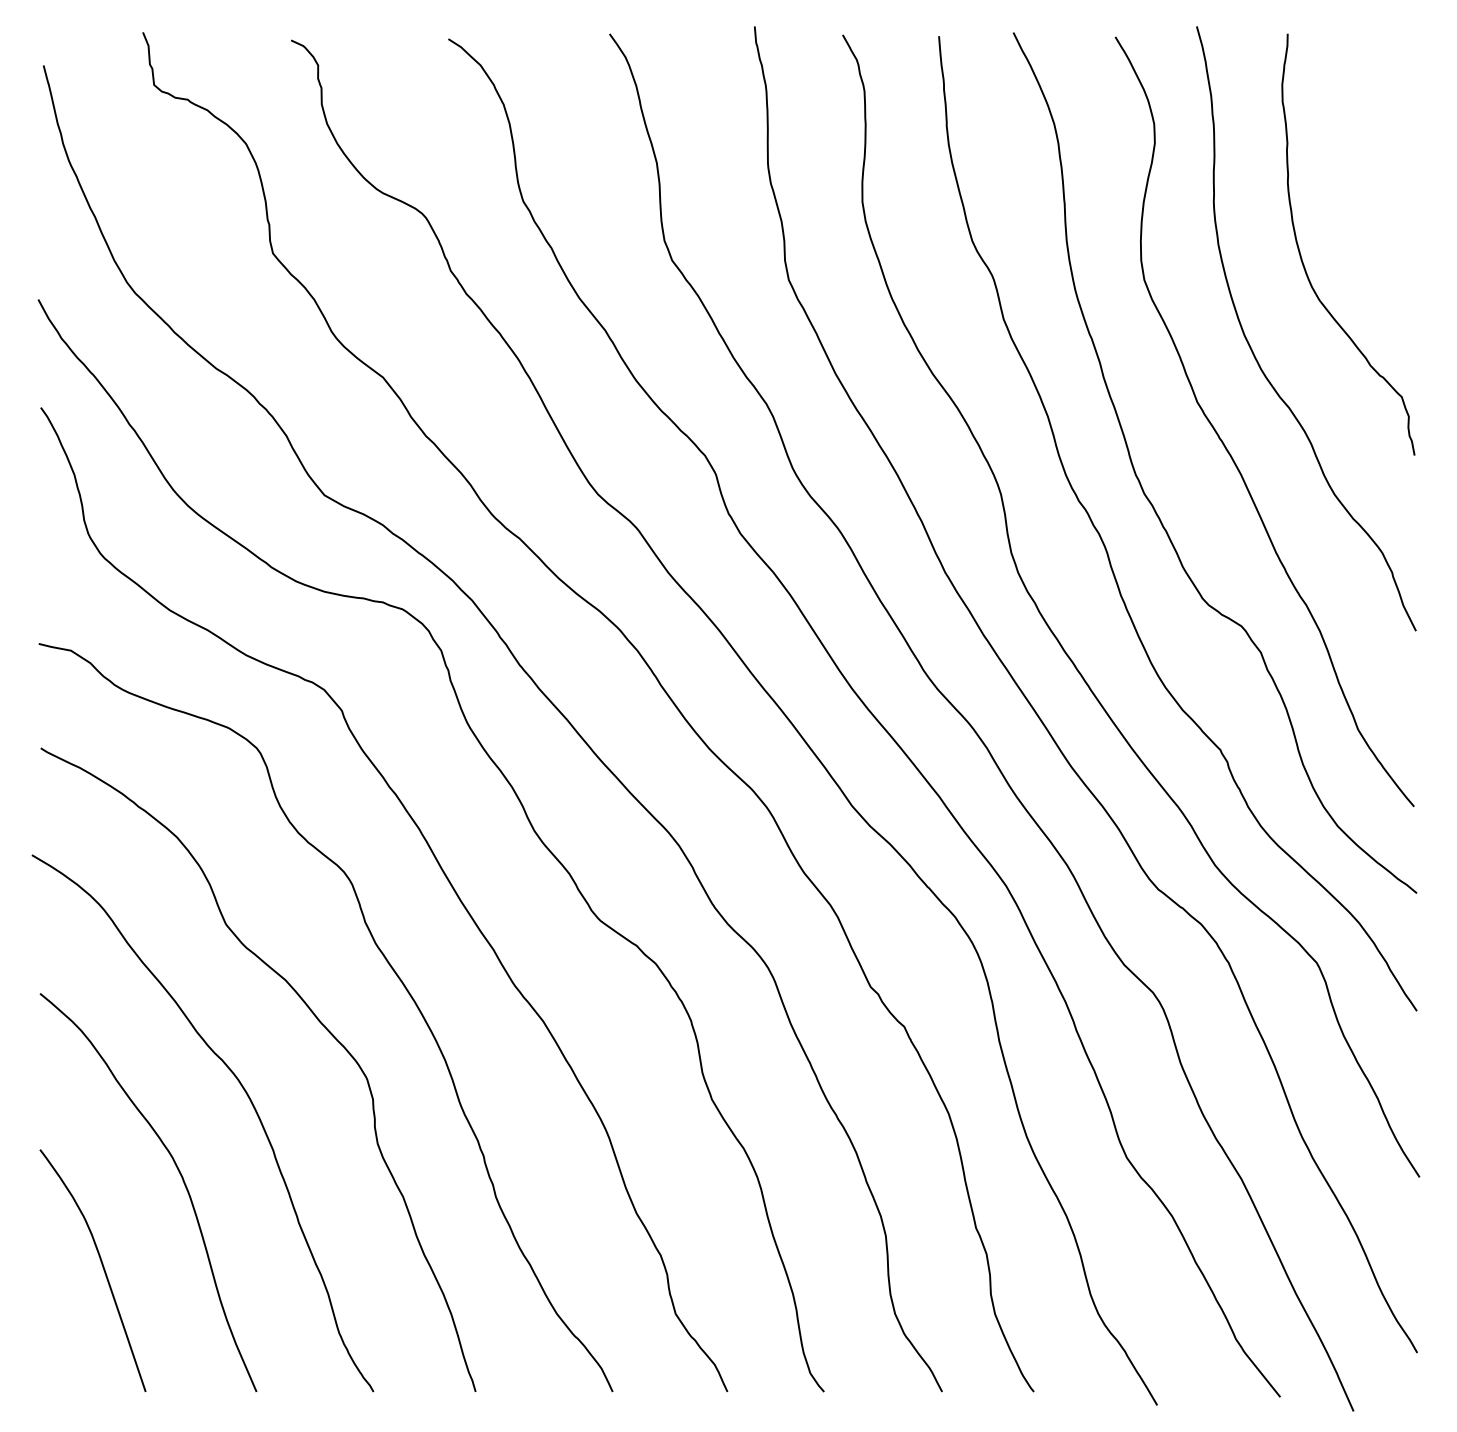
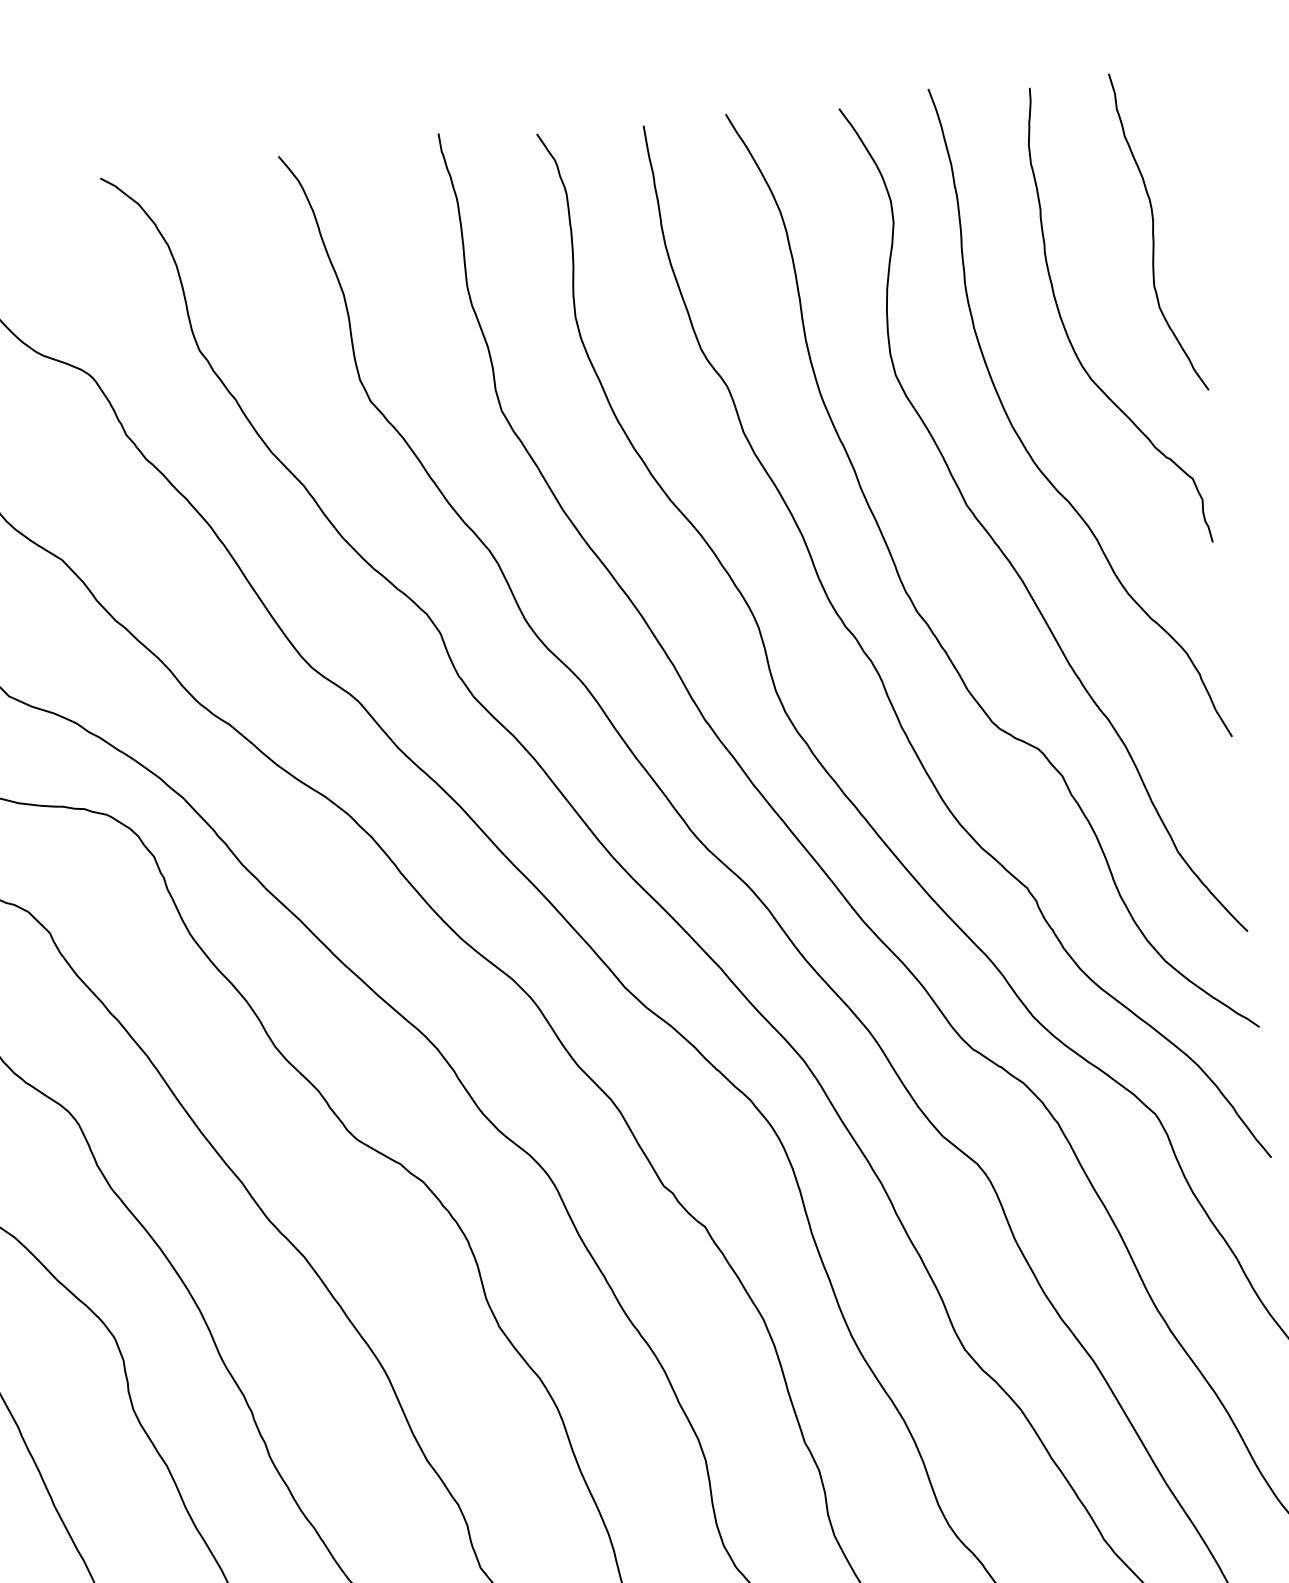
curve: (1387, 173) -> (1154, 232), added

